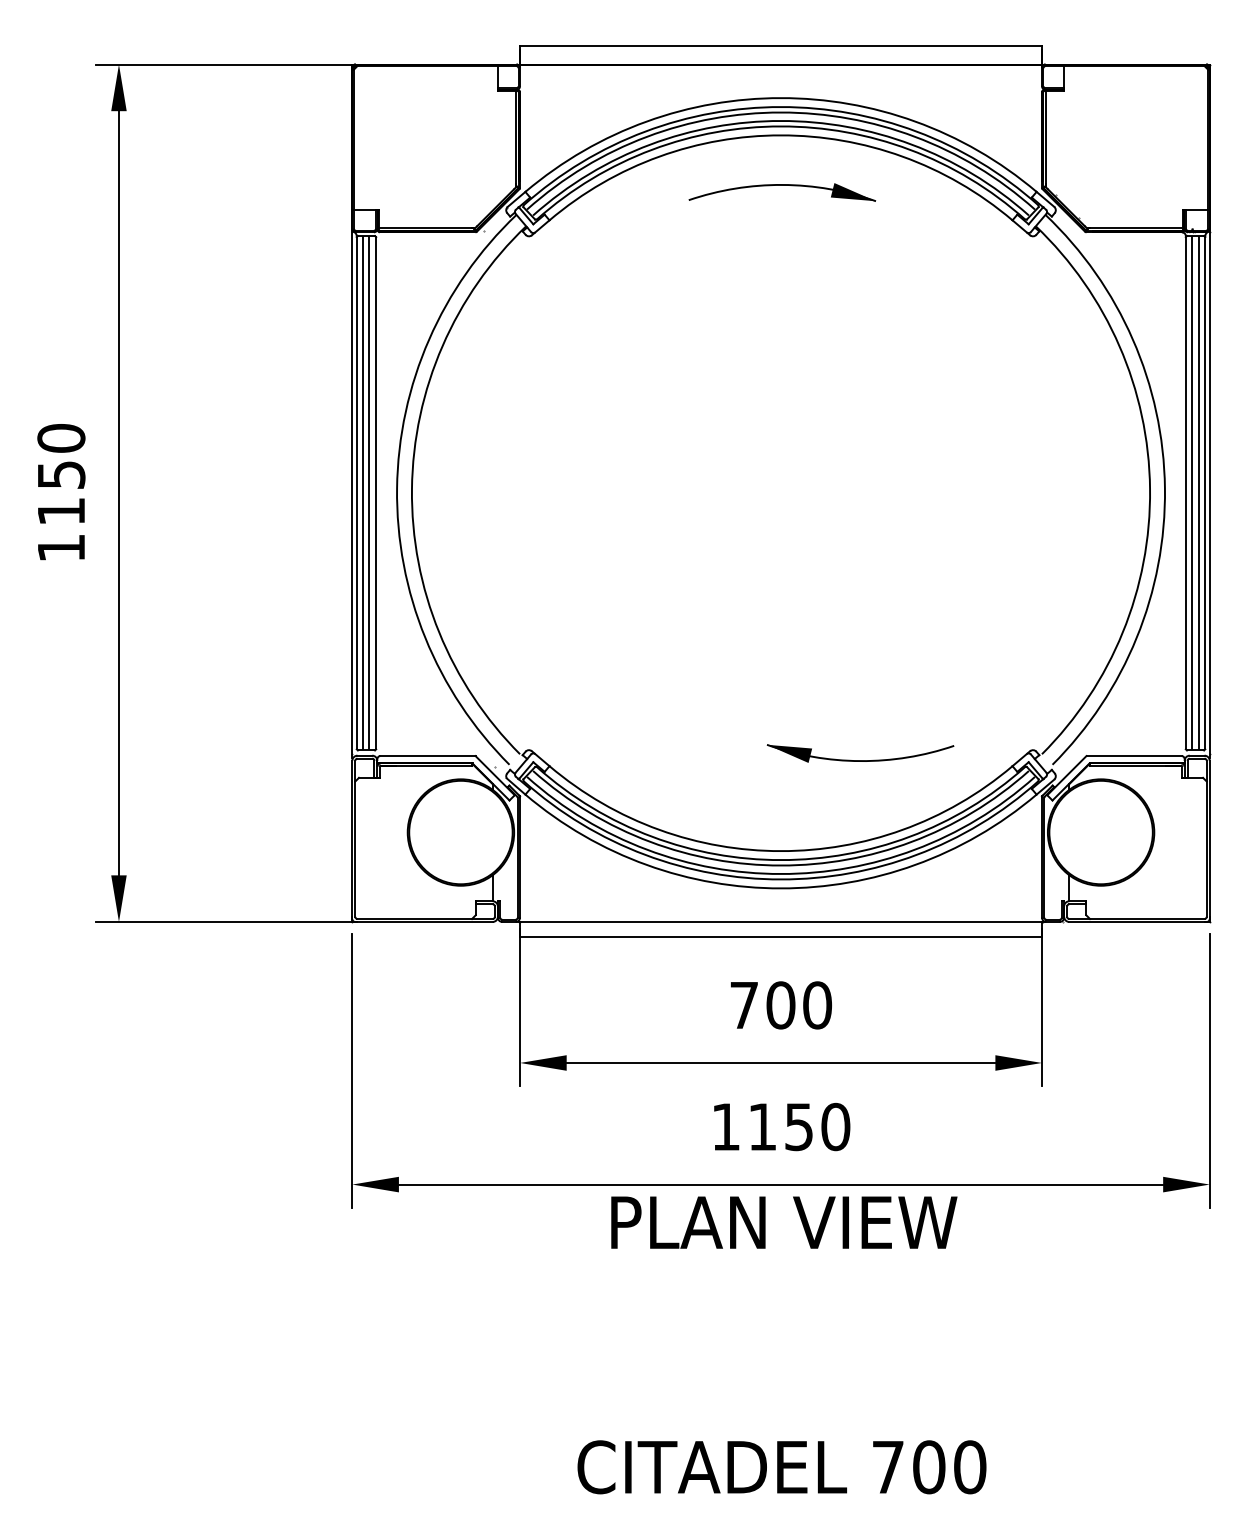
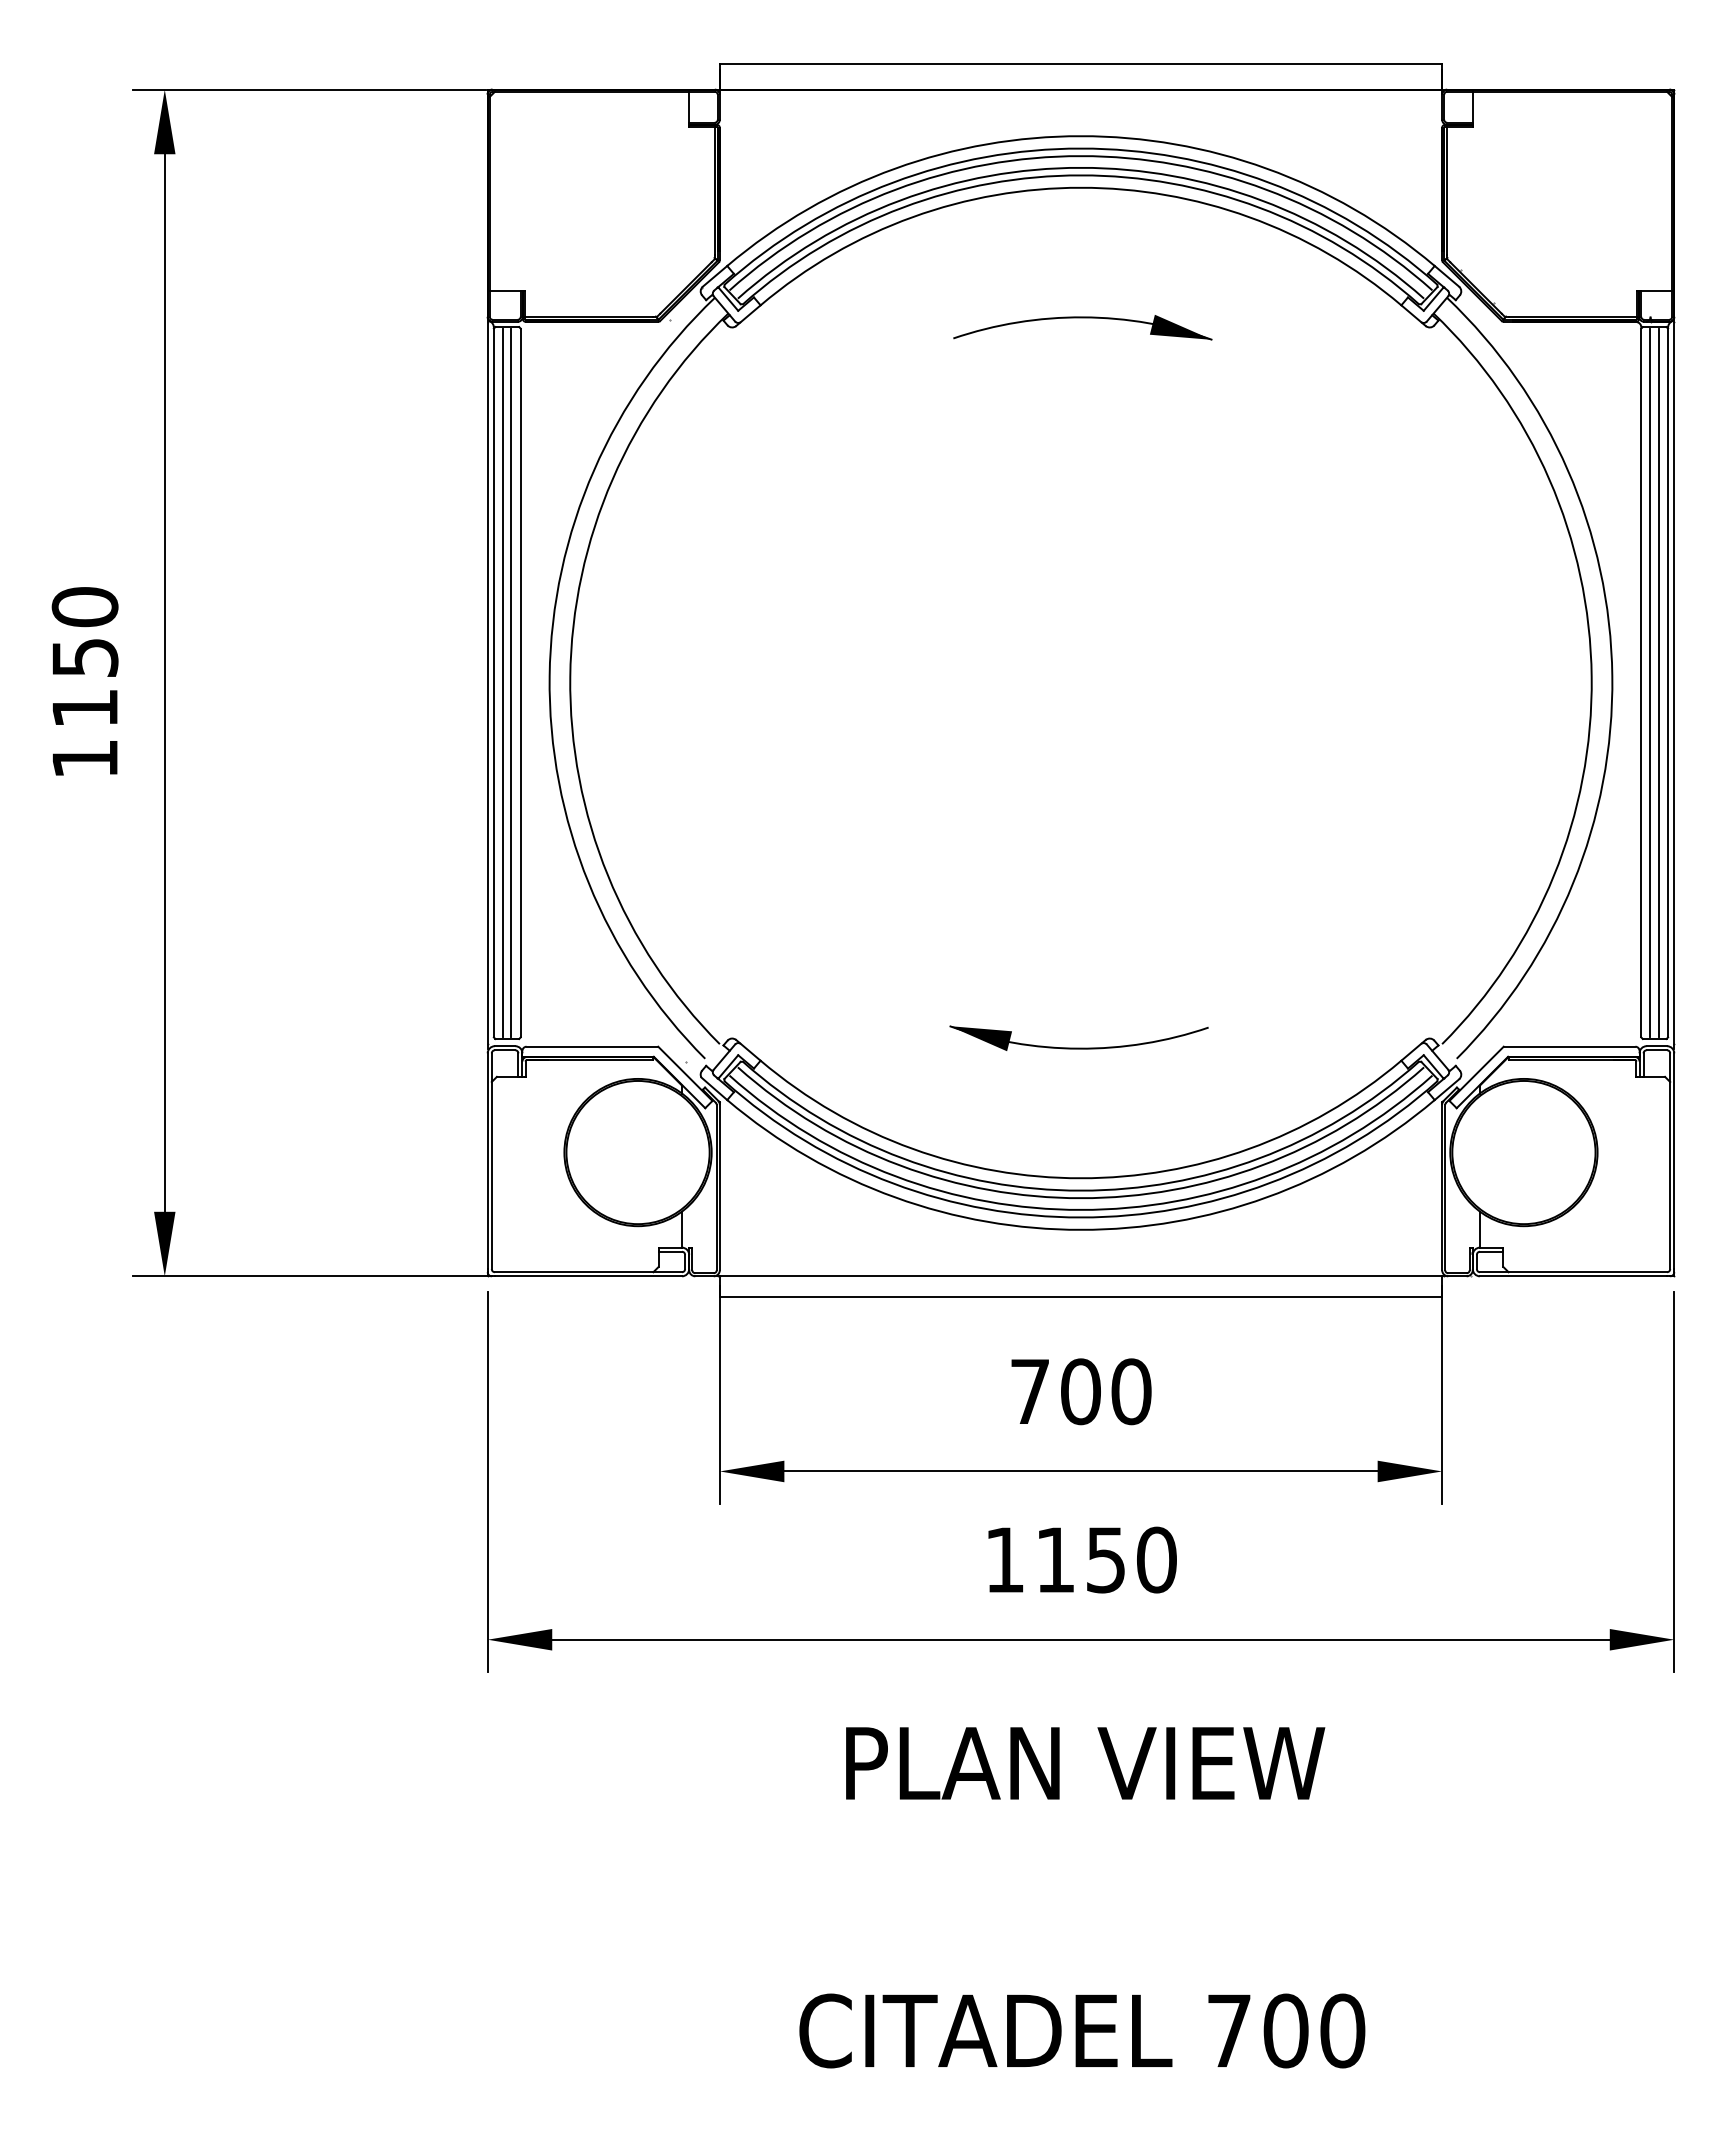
part: (782, 185) -> (1082, 318), moved
part: (860, 760) -> (1078, 1047), moved
text: (784, 1222) -> (1085, 1763), moved

